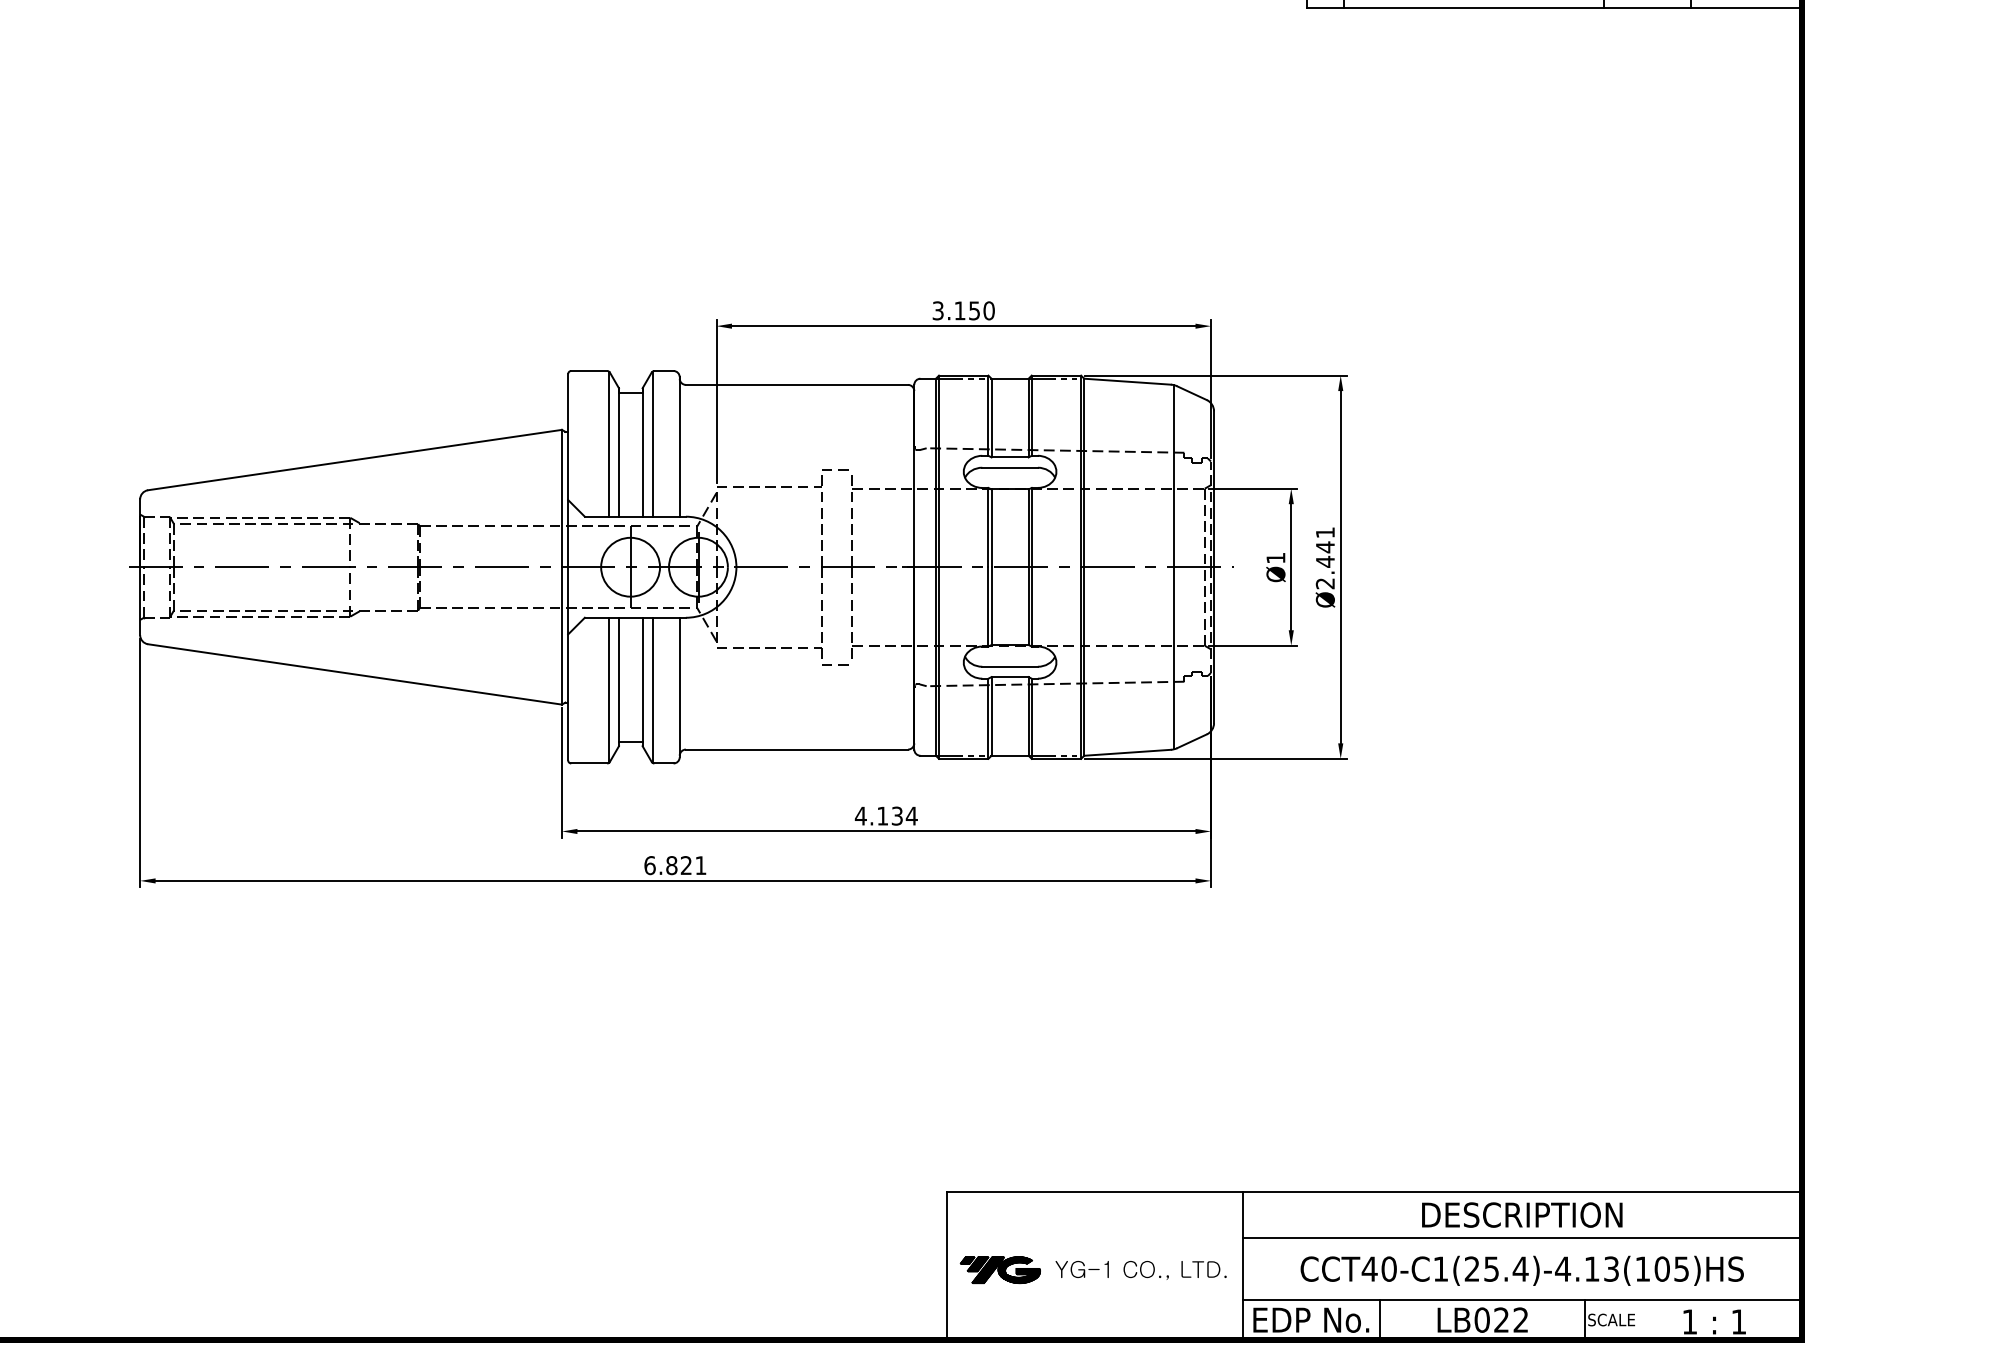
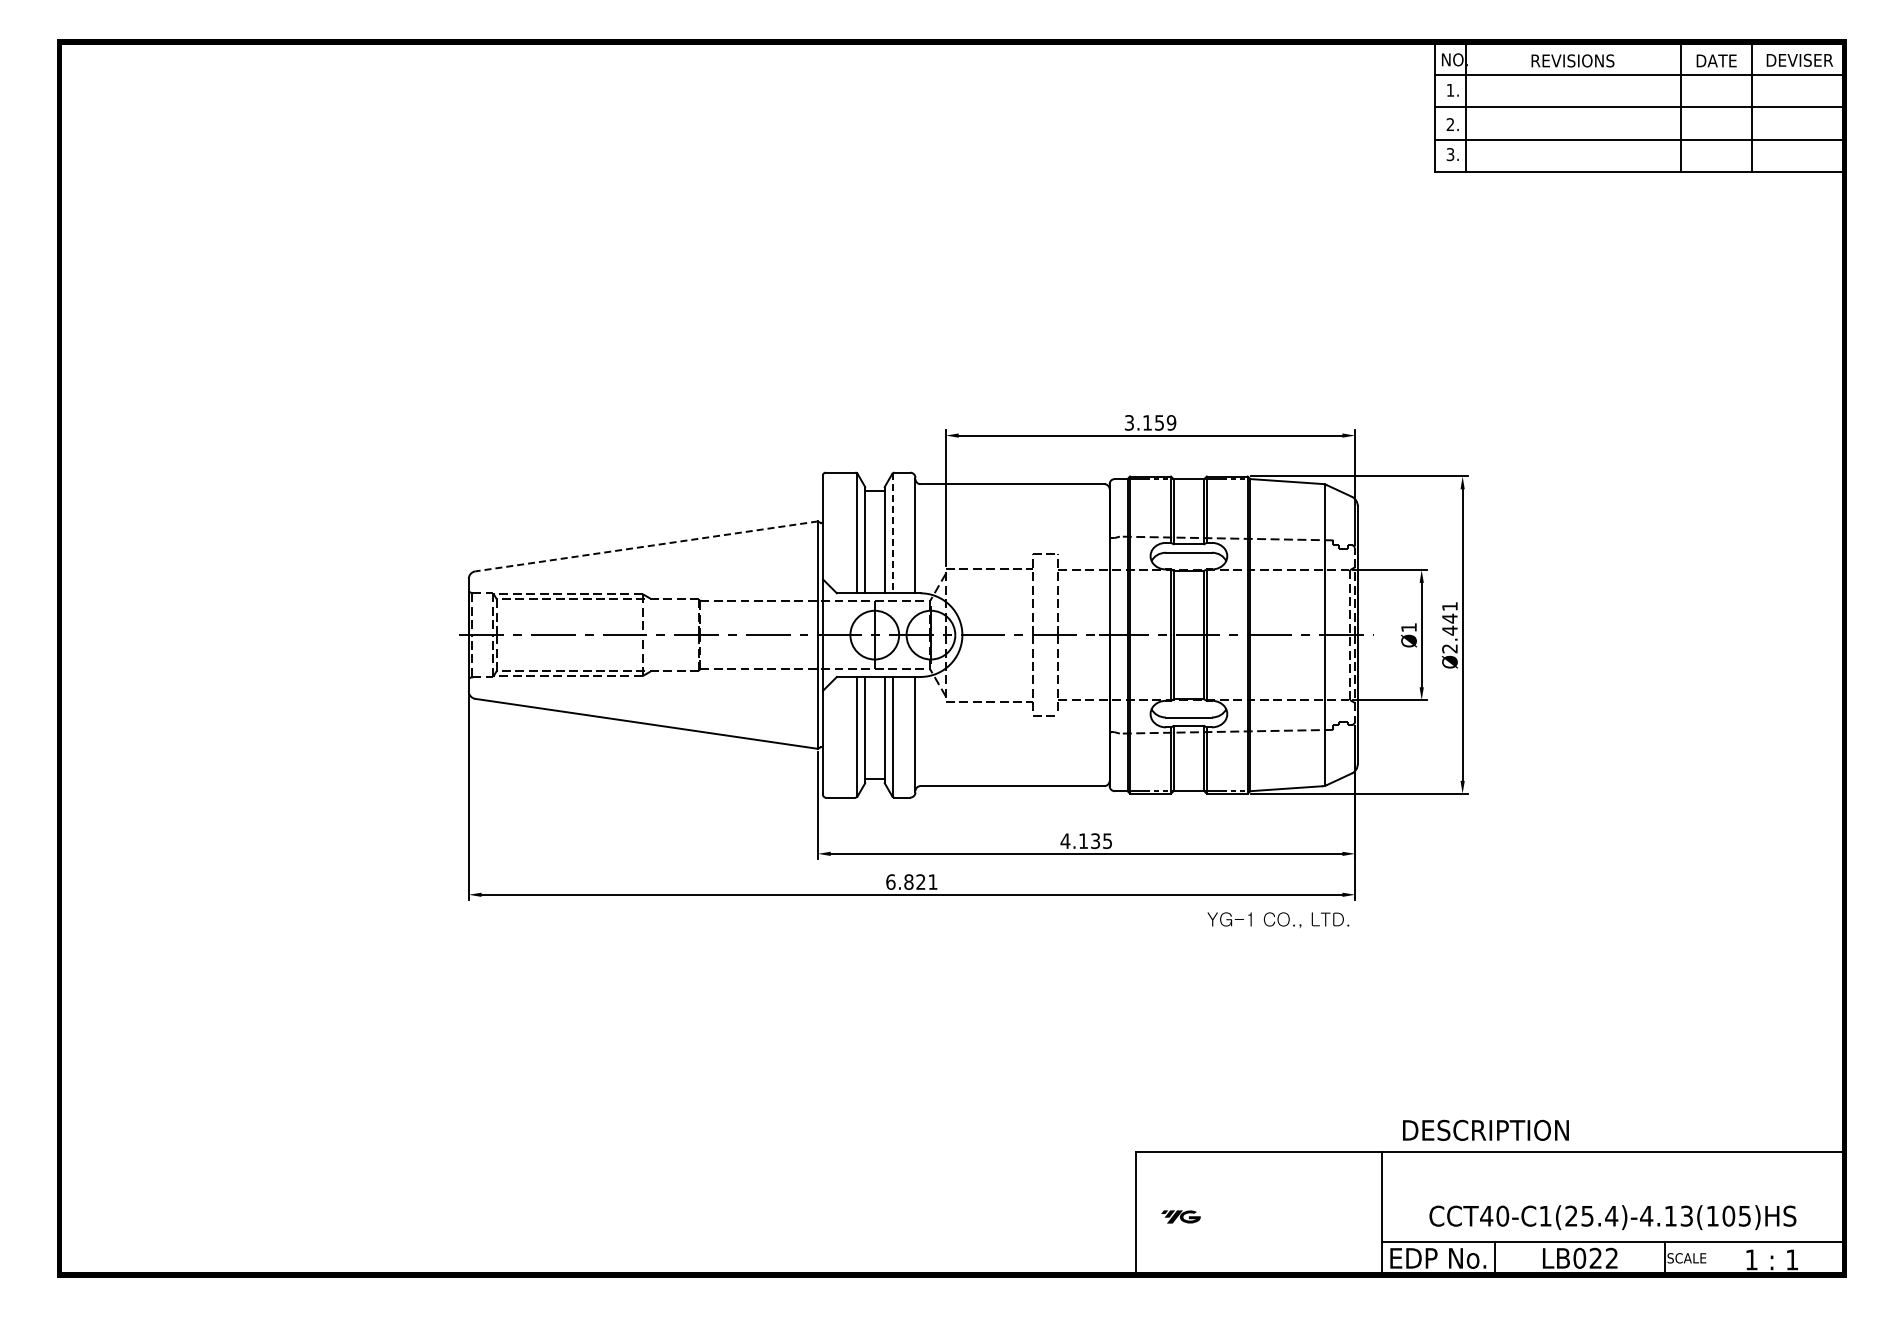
text: (989, 310) -> (1171, 422), 3.150 -> 3.159
line: (653, 444) -> (893, 533), solid -> dashed
line: (354, 460) -> (646, 546), solid -> dashed
text: (911, 816) -> (1107, 841), 4.134 -> 4.135
text: (1521, 1213) -> (1485, 1129), moved
line: (1521, 1238) -> (1612, 1190), removed
part: (999, 1269) -> (1180, 1216), size x0.6
text: (1141, 1270) -> (1278, 920), moved

